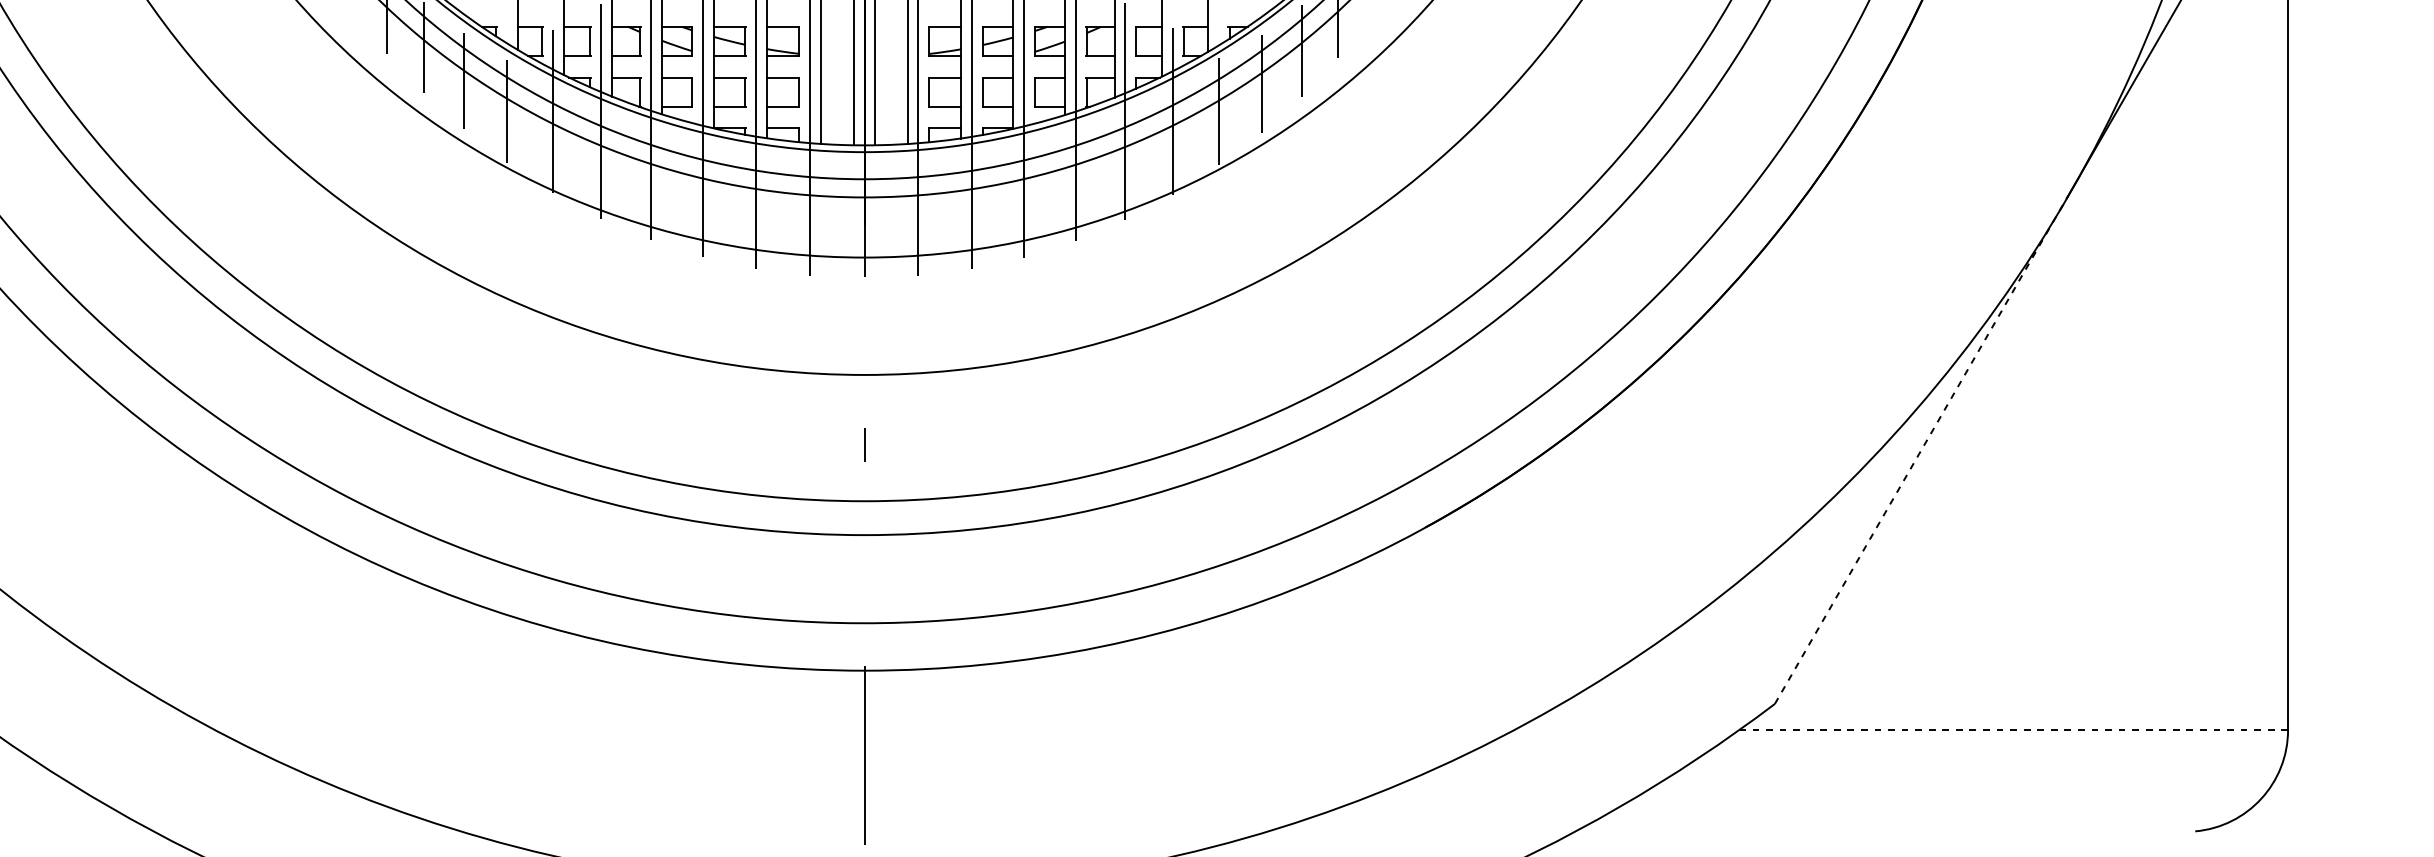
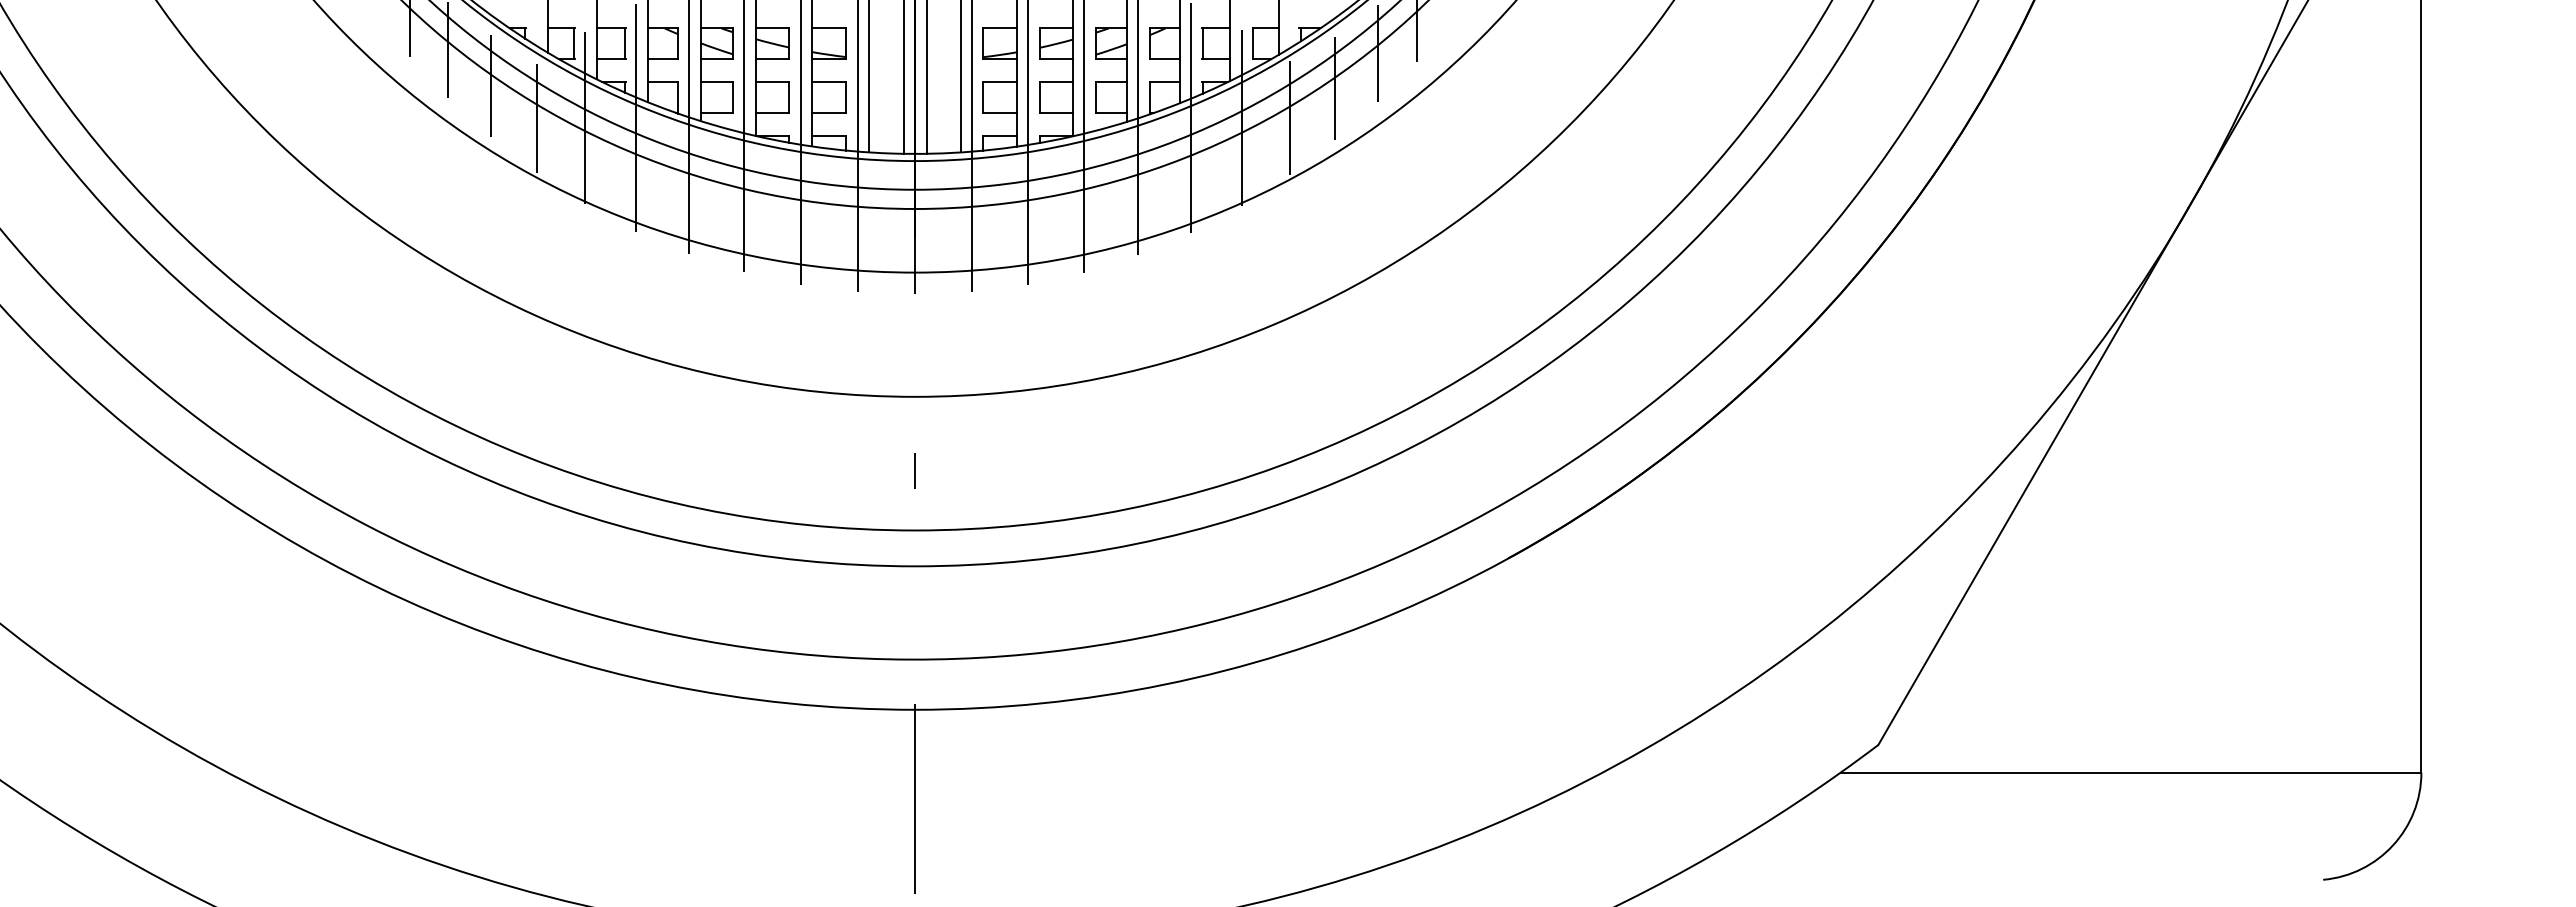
line: (1921, 449) -> (2033, 475), dashed -> solid
line: (2013, 729) -> (2130, 772), dashed -> solid

